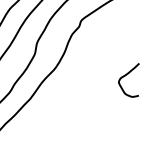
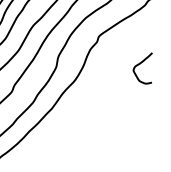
curve: (126, 76) -> (140, 64), moved

